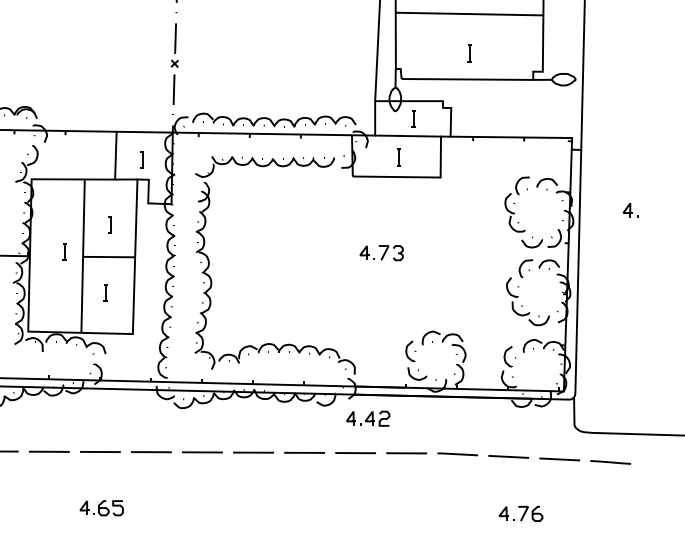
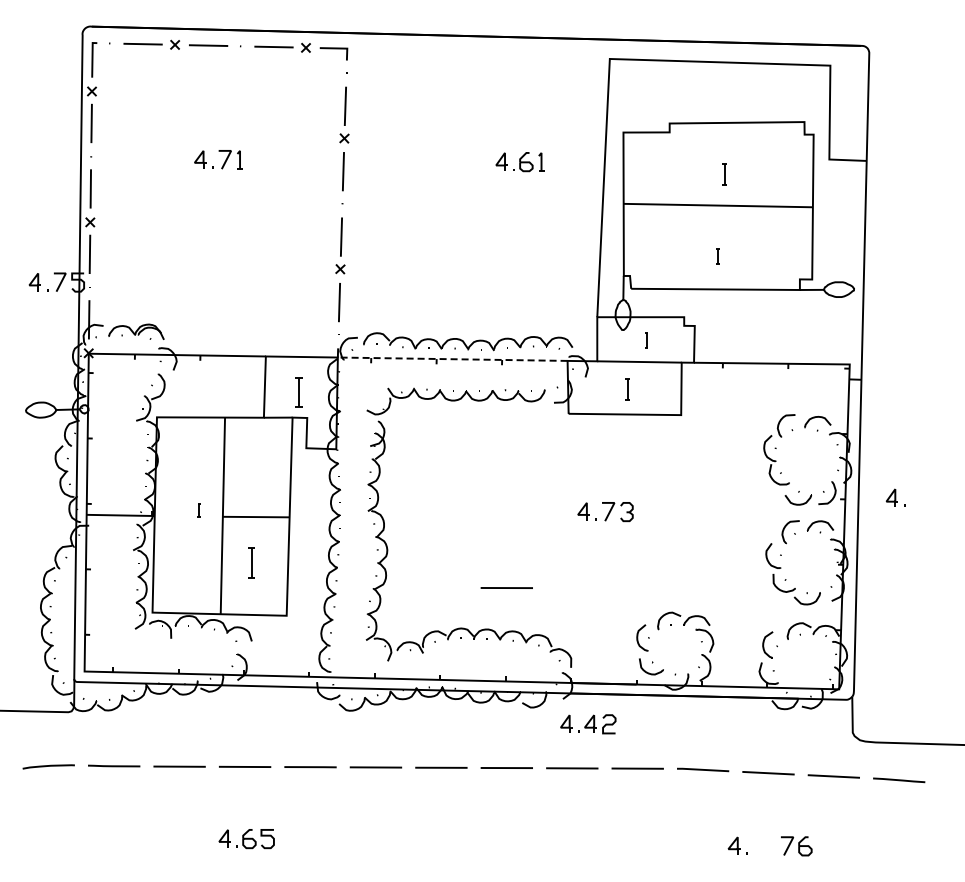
part: (468, 53) -> (717, 256), size x0.7
part: (413, 119) -> (646, 340), size x0.7
line: (261, 134) -> (451, 359), solid -> dashed
part: (142, 159) -> (298, 392), size x1.4
part: (630, 209) -> (895, 497), moved
part: (110, 225) -> (257, 476), removed
part: (64, 251) -> (198, 510), size x0.6
part: (105, 292) -> (251, 562), size x1.4
line: (304, 312) -> (506, 587), added
part: (506, 513) -> (737, 845), moved

